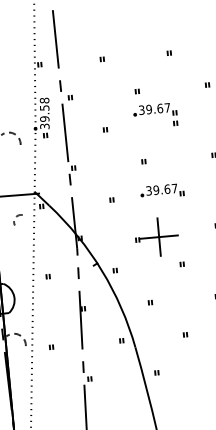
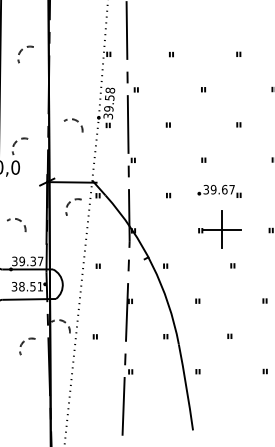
part: (155, 109) -> (219, 109), removed
part: (18, 219) -> (73, 206), size x1.67
part: (156, 237) -> (219, 229), moved

